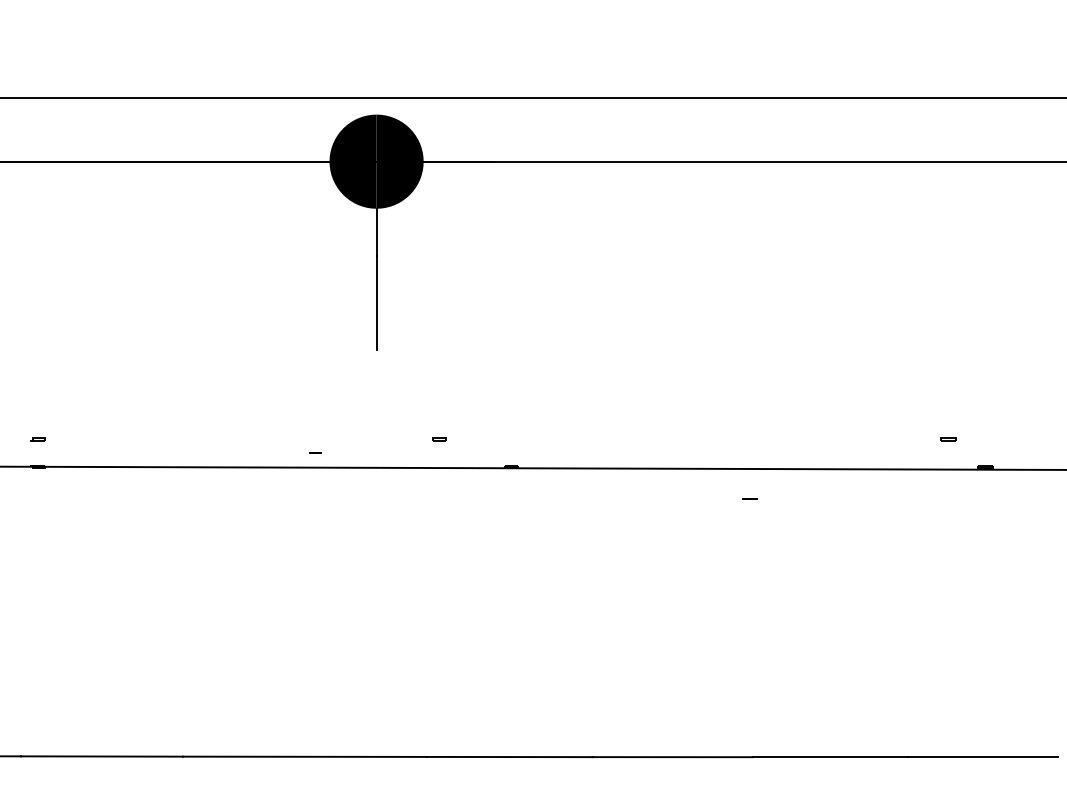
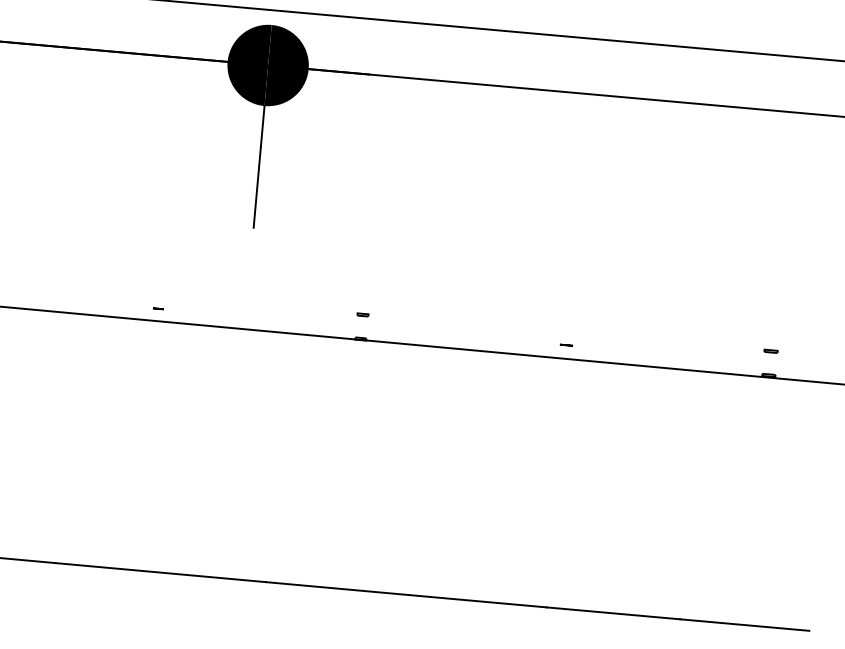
part: (439, 439) -> (362, 315), moved
part: (948, 439) -> (771, 351), moved
line: (315, 452) -> (158, 308), moved
line: (749, 498) -> (566, 344), moved

